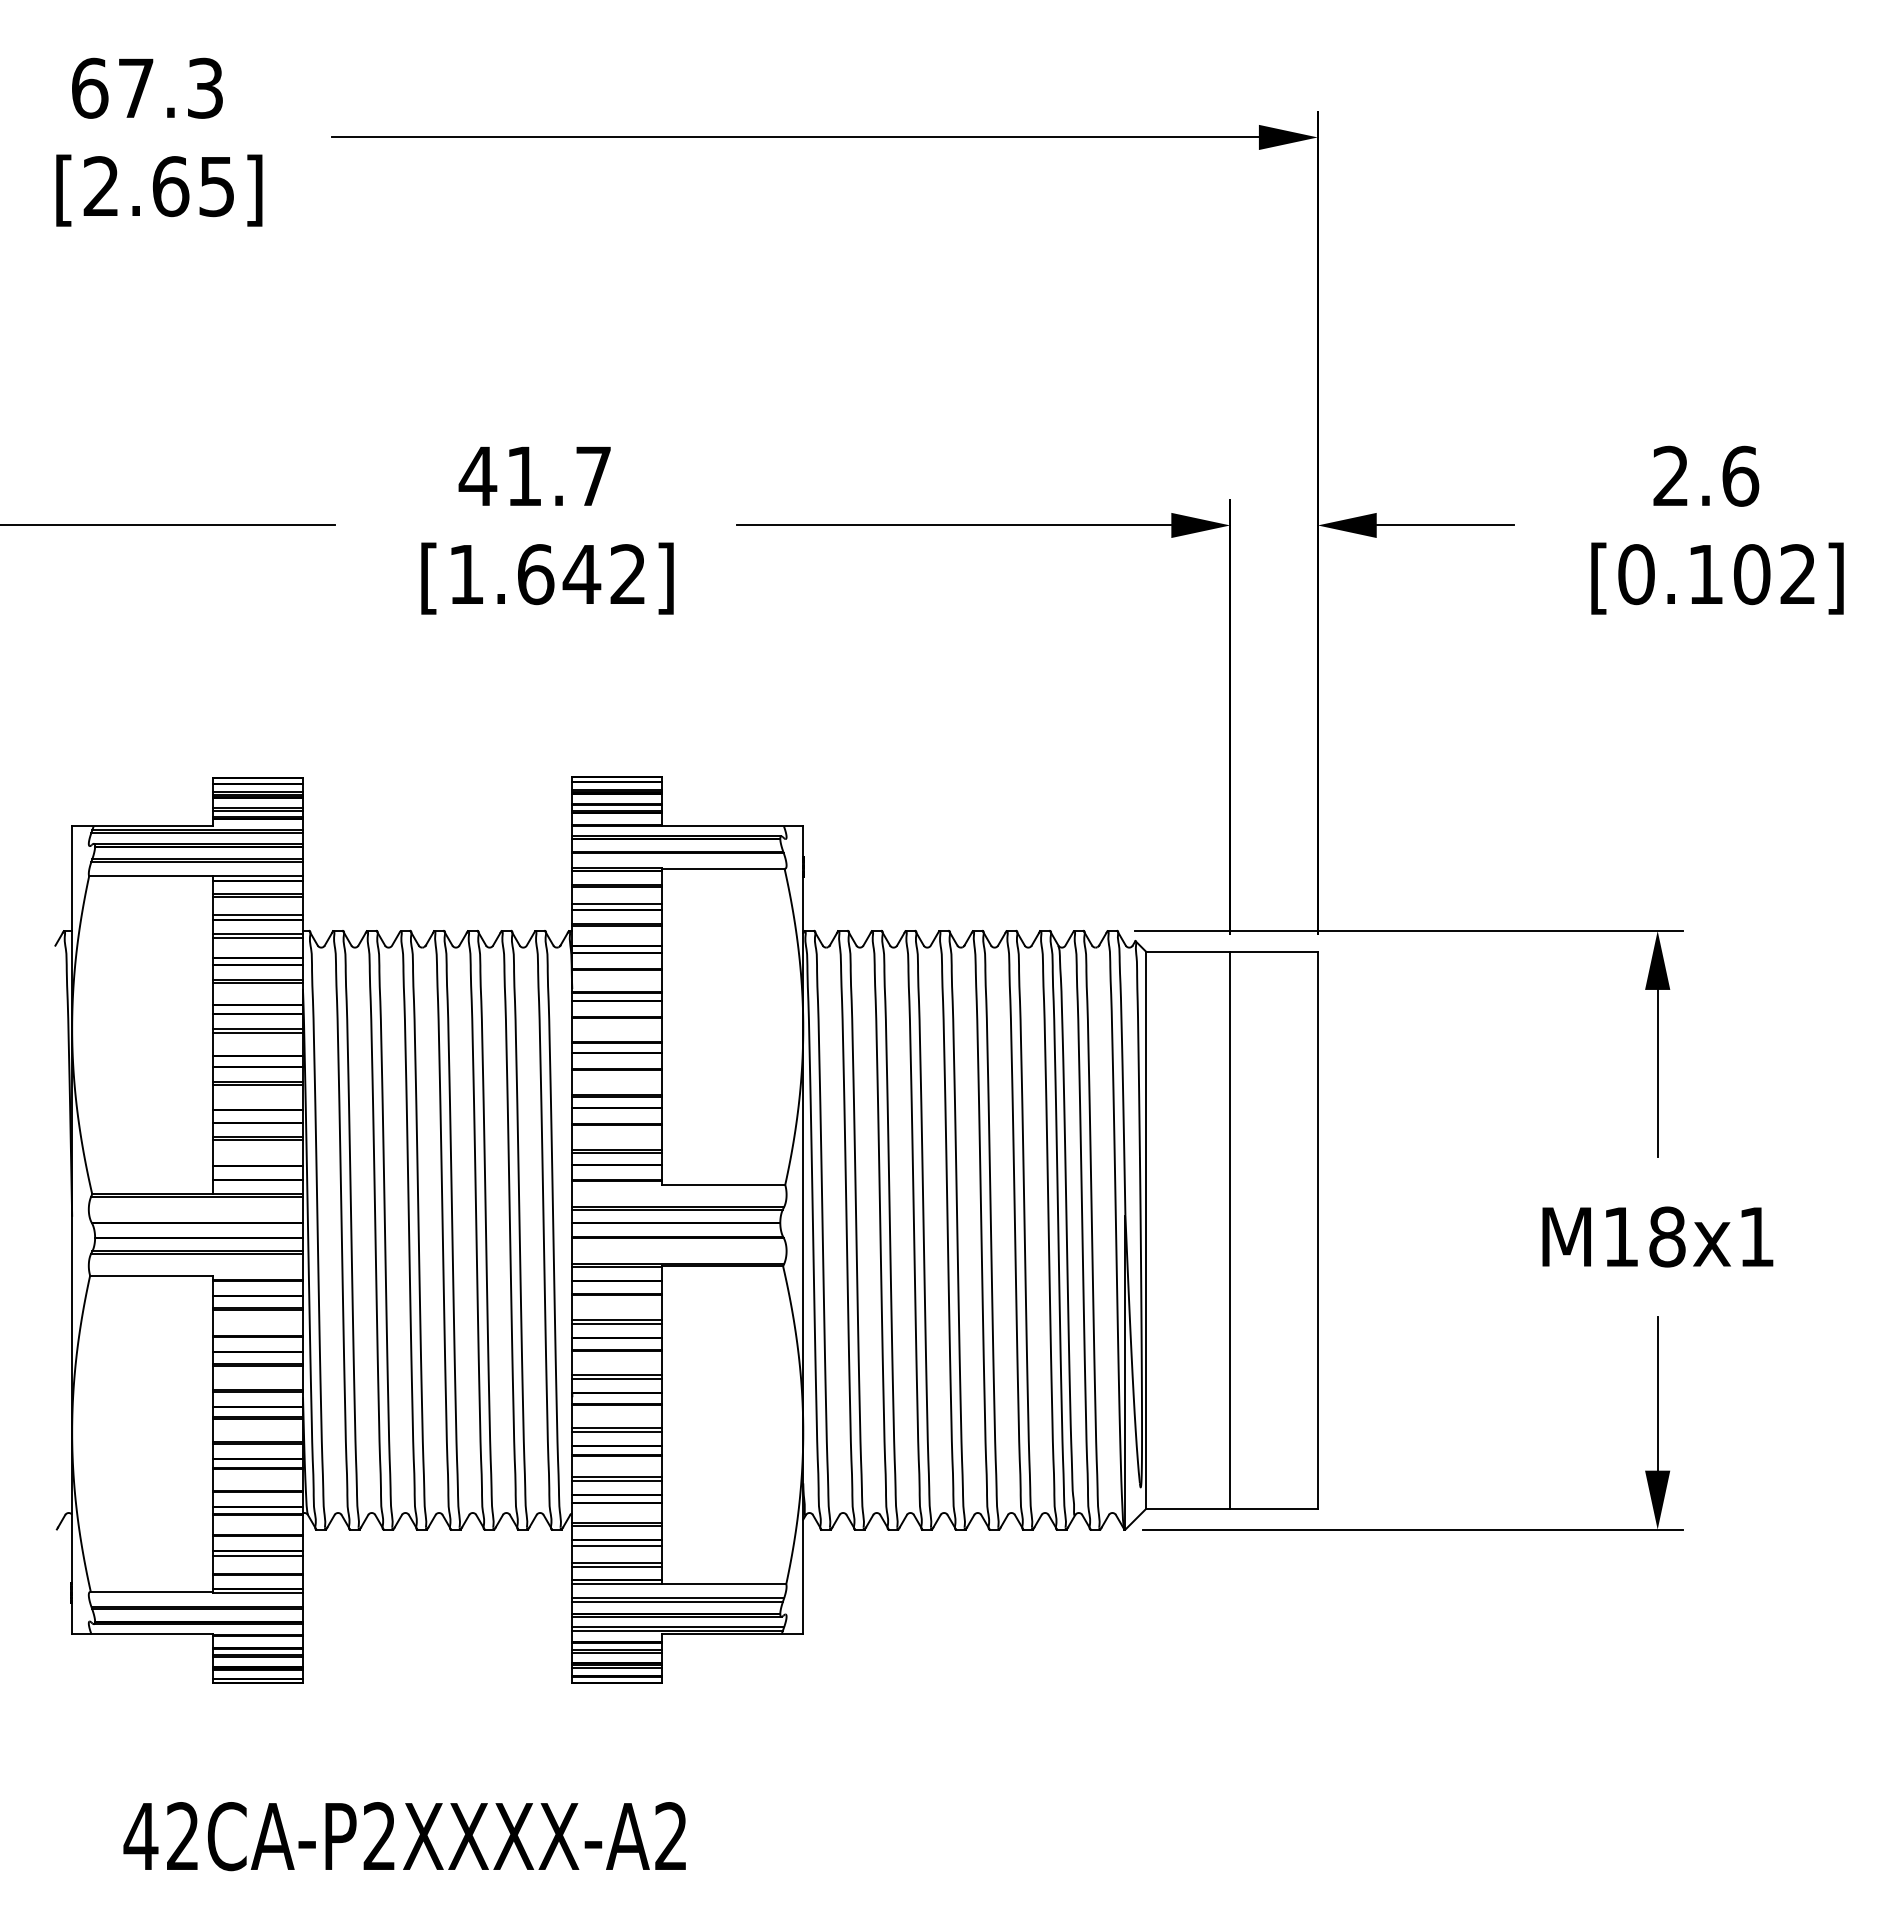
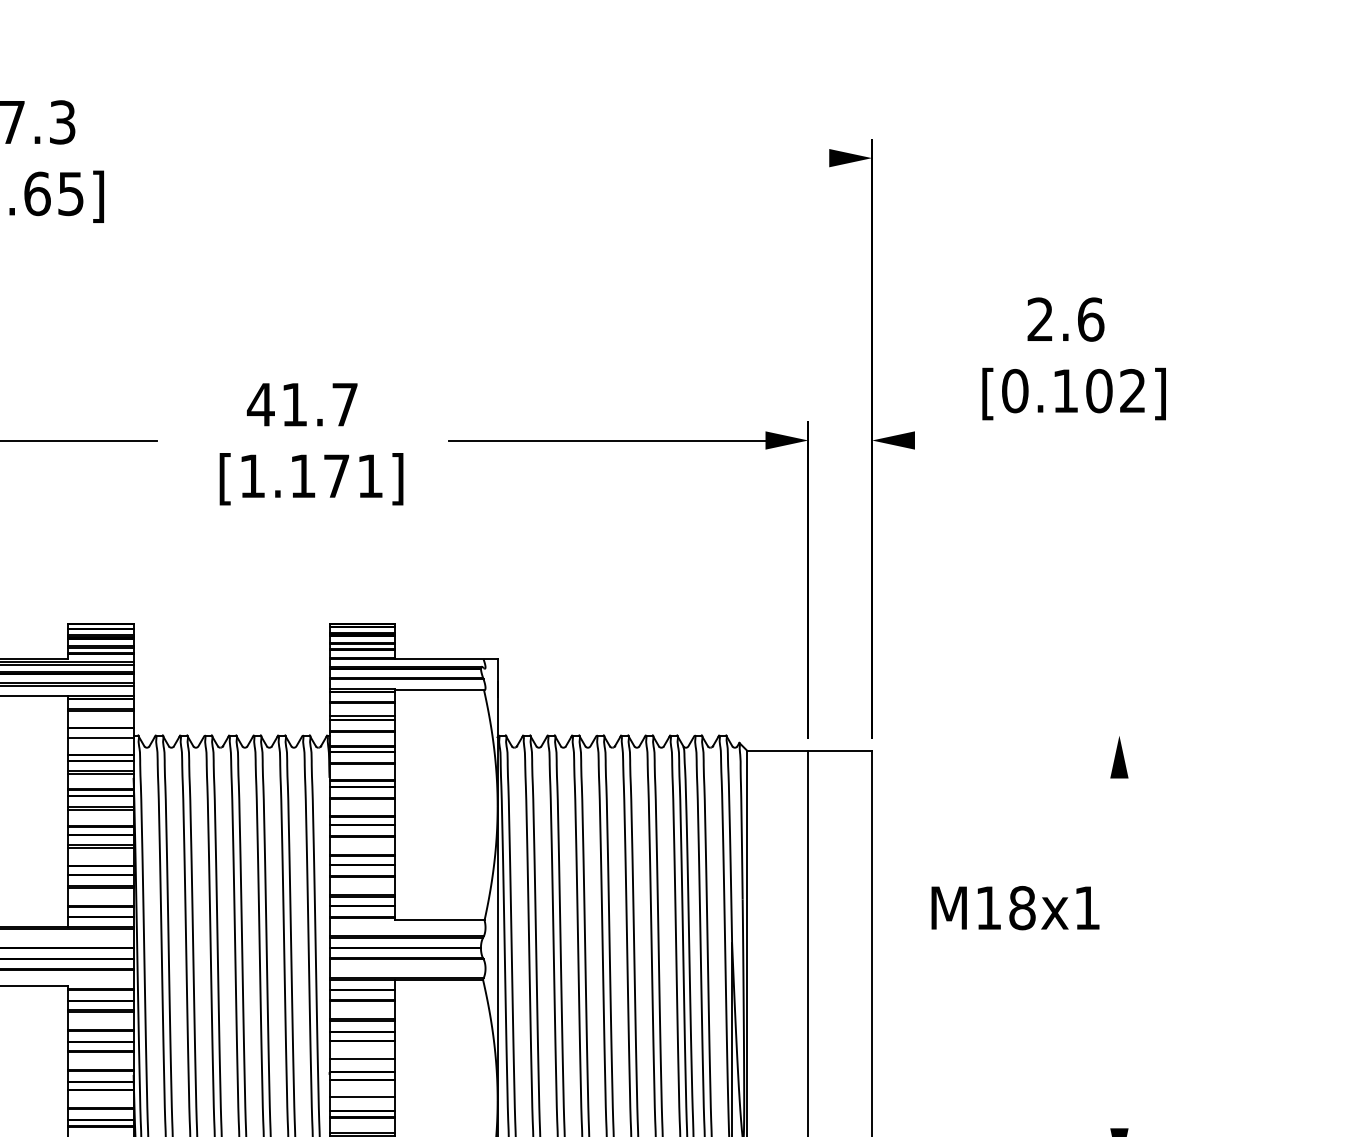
line: (794, 137) -> (491, 158), removed
line: (1444, 525) -> (964, 440), removed
text: (1717, 529) -> (1074, 358), moved
text: (581, 574) -> (336, 476), [1.642] -> [1.171]
line: (258, 914) -> (101, 723), removed
line: (1408, 931) -> (938, 735), removed
line: (258, 937) -> (101, 740), removed
line: (1657, 1073) -> (1119, 839), removed
text: (1657, 1236) -> (1015, 907), moved
line: (617, 1378) -> (362, 1061), removed
line: (1657, 1393) -> (1119, 1072), removed
line: (617, 1431) -> (362, 1099), removed

